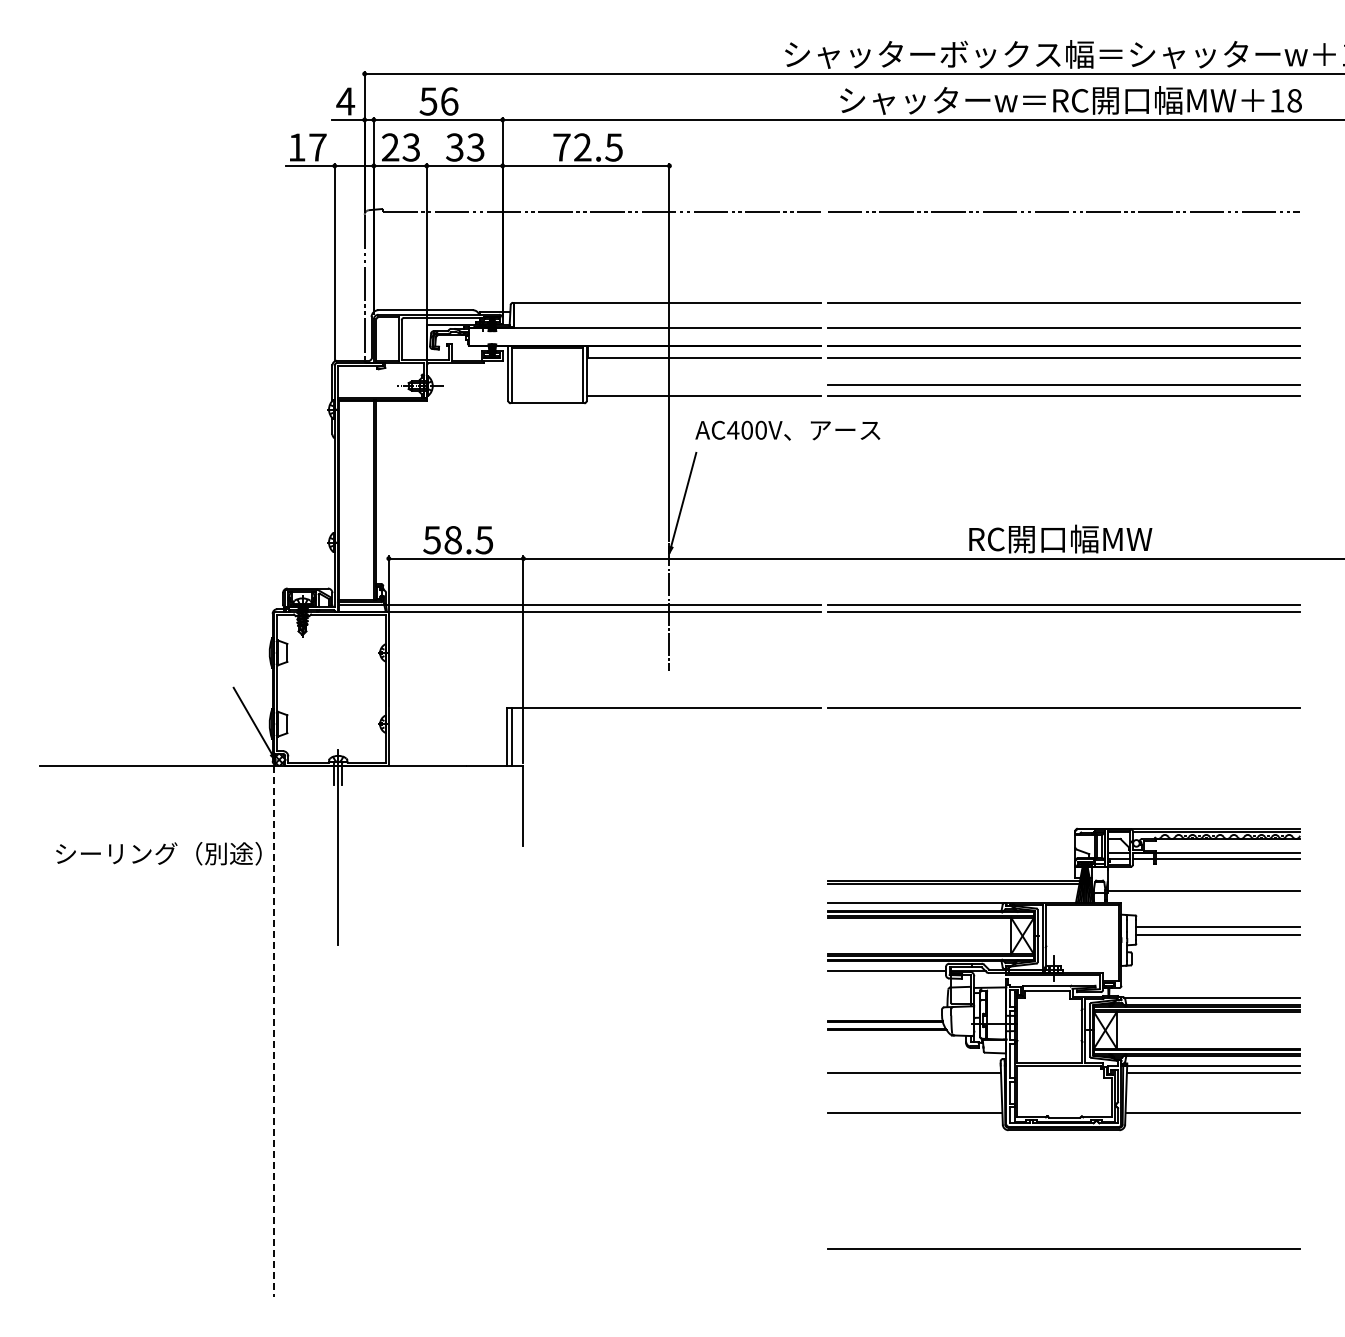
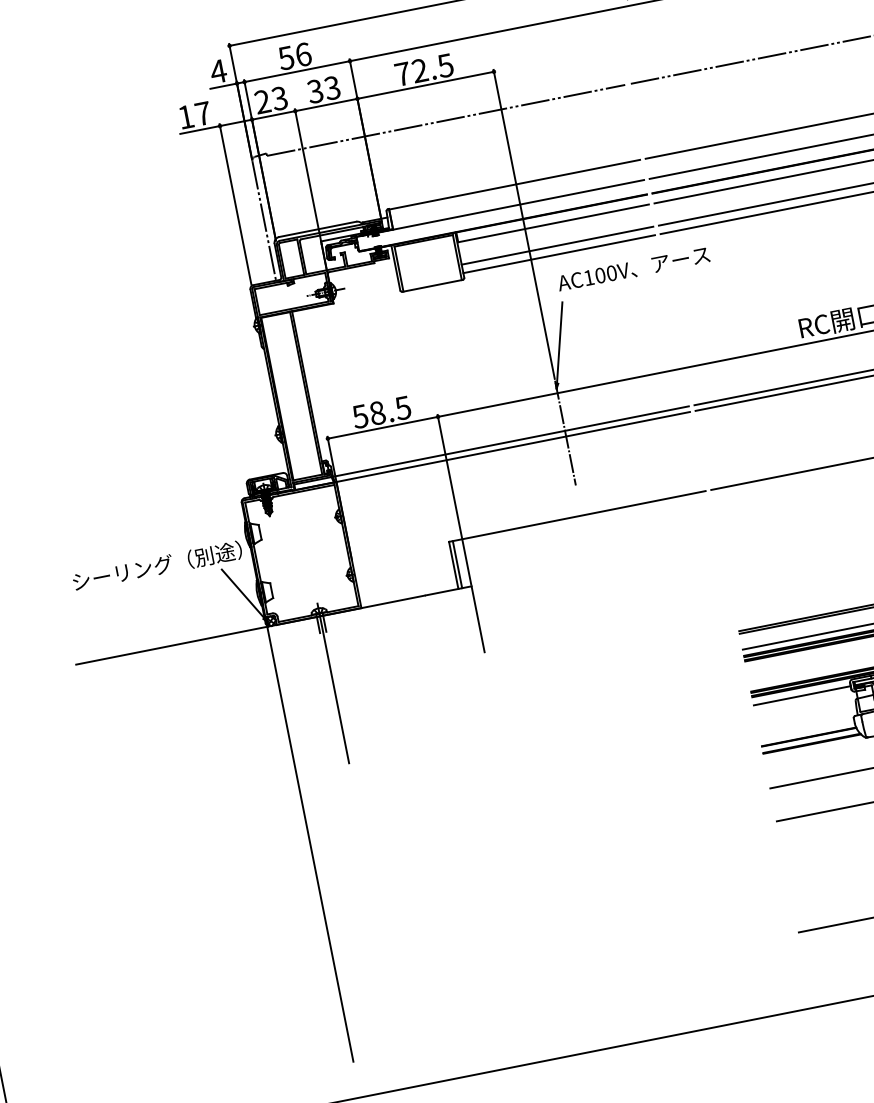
line: (703, 385) -> (557, 246), added
text: (733, 430) -> (589, 277), AC400V -> AC100V
text: (158, 853) -> (157, 565), moved
line: (273, 1026) -> (309, 840), dashed -> solid

